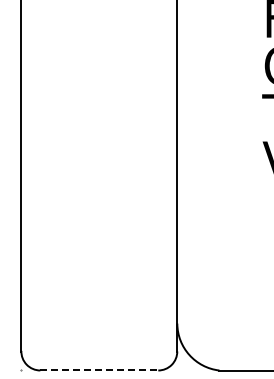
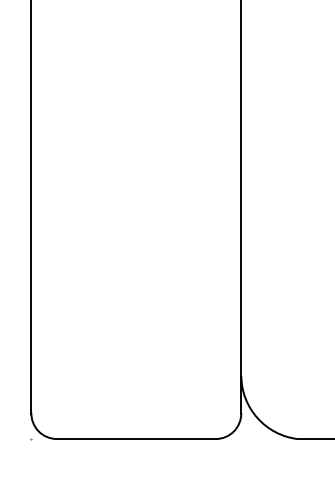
line: (99, 370) -> (136, 439), dashed -> solid

